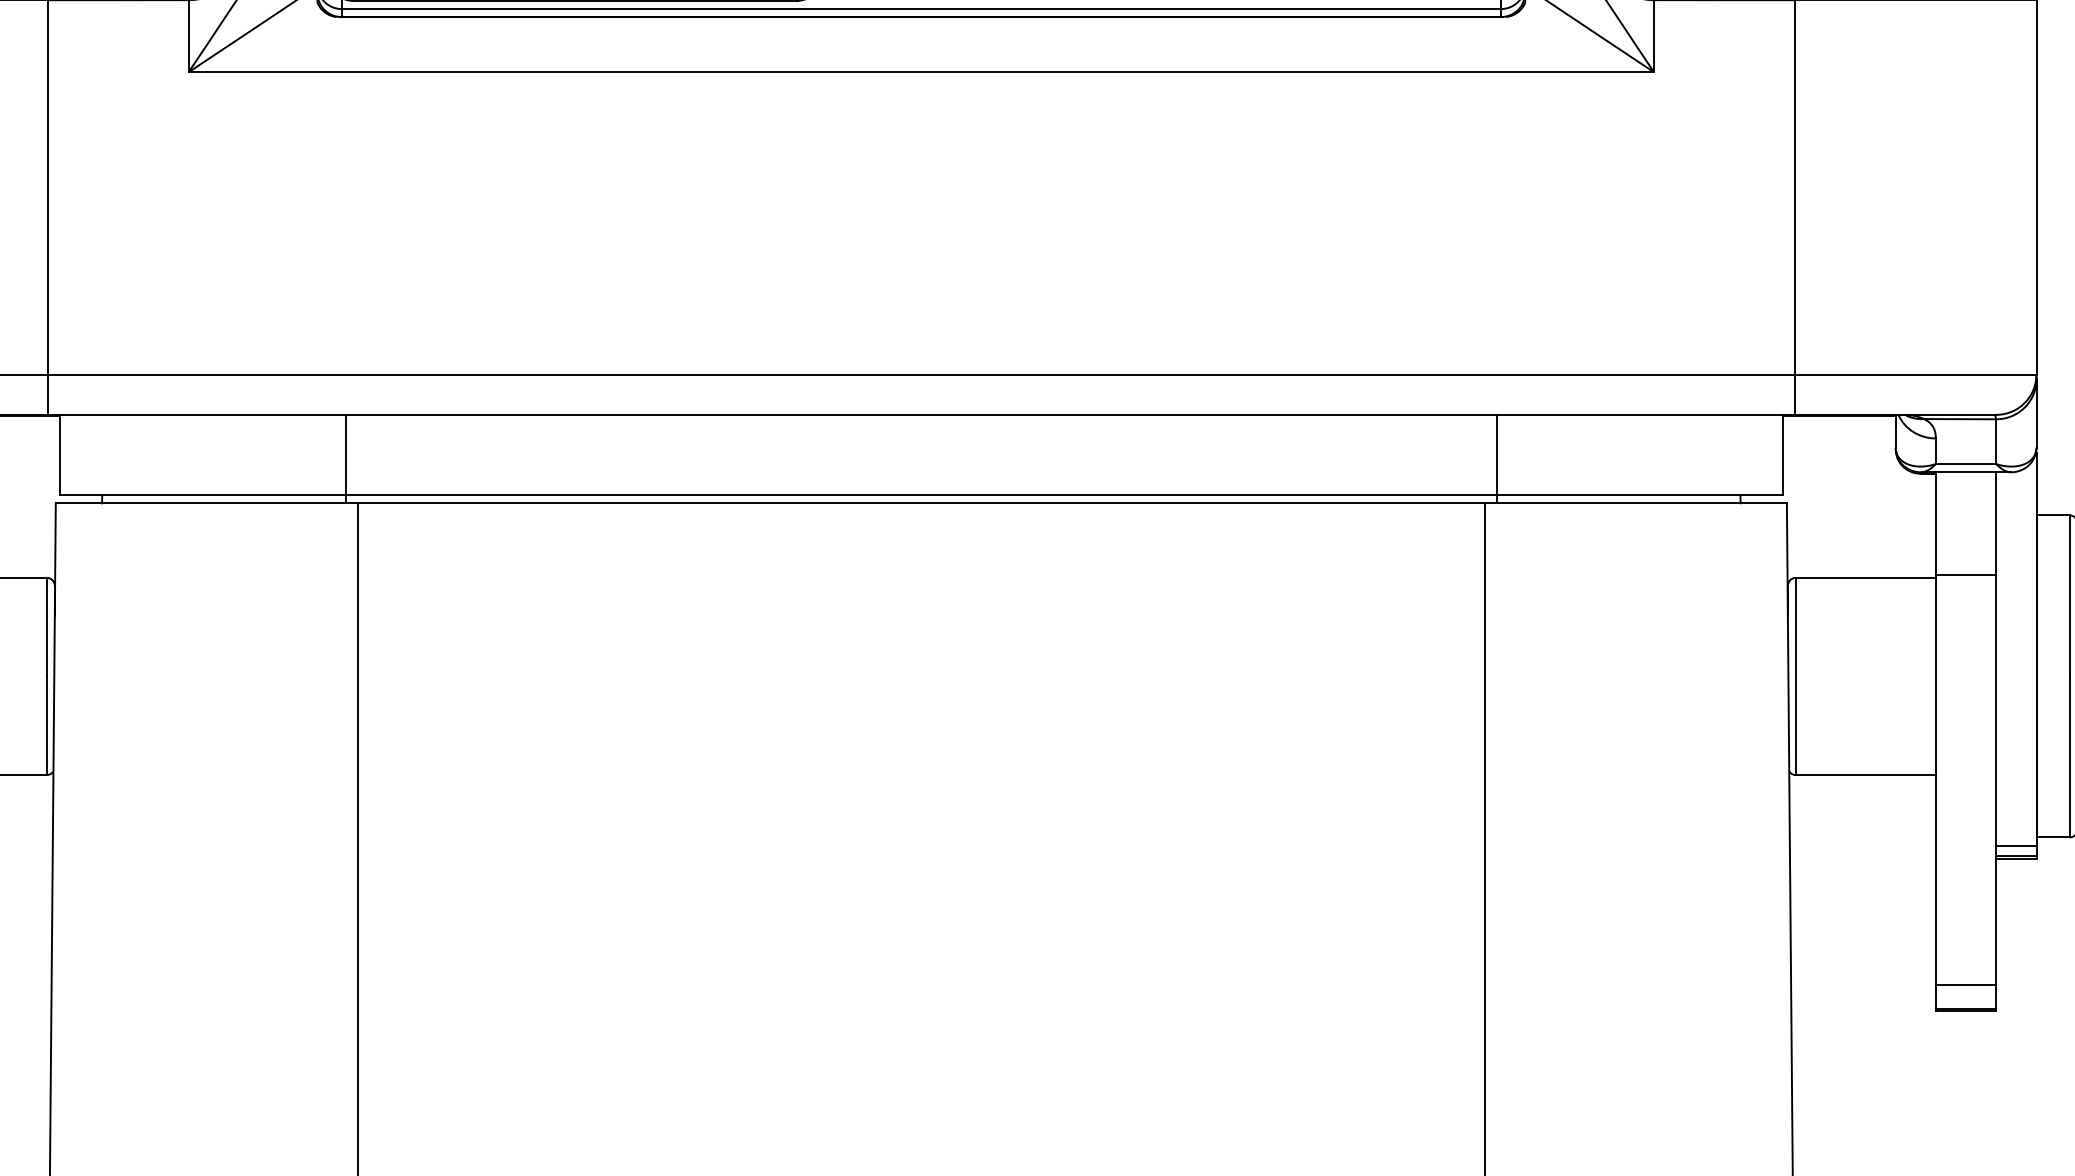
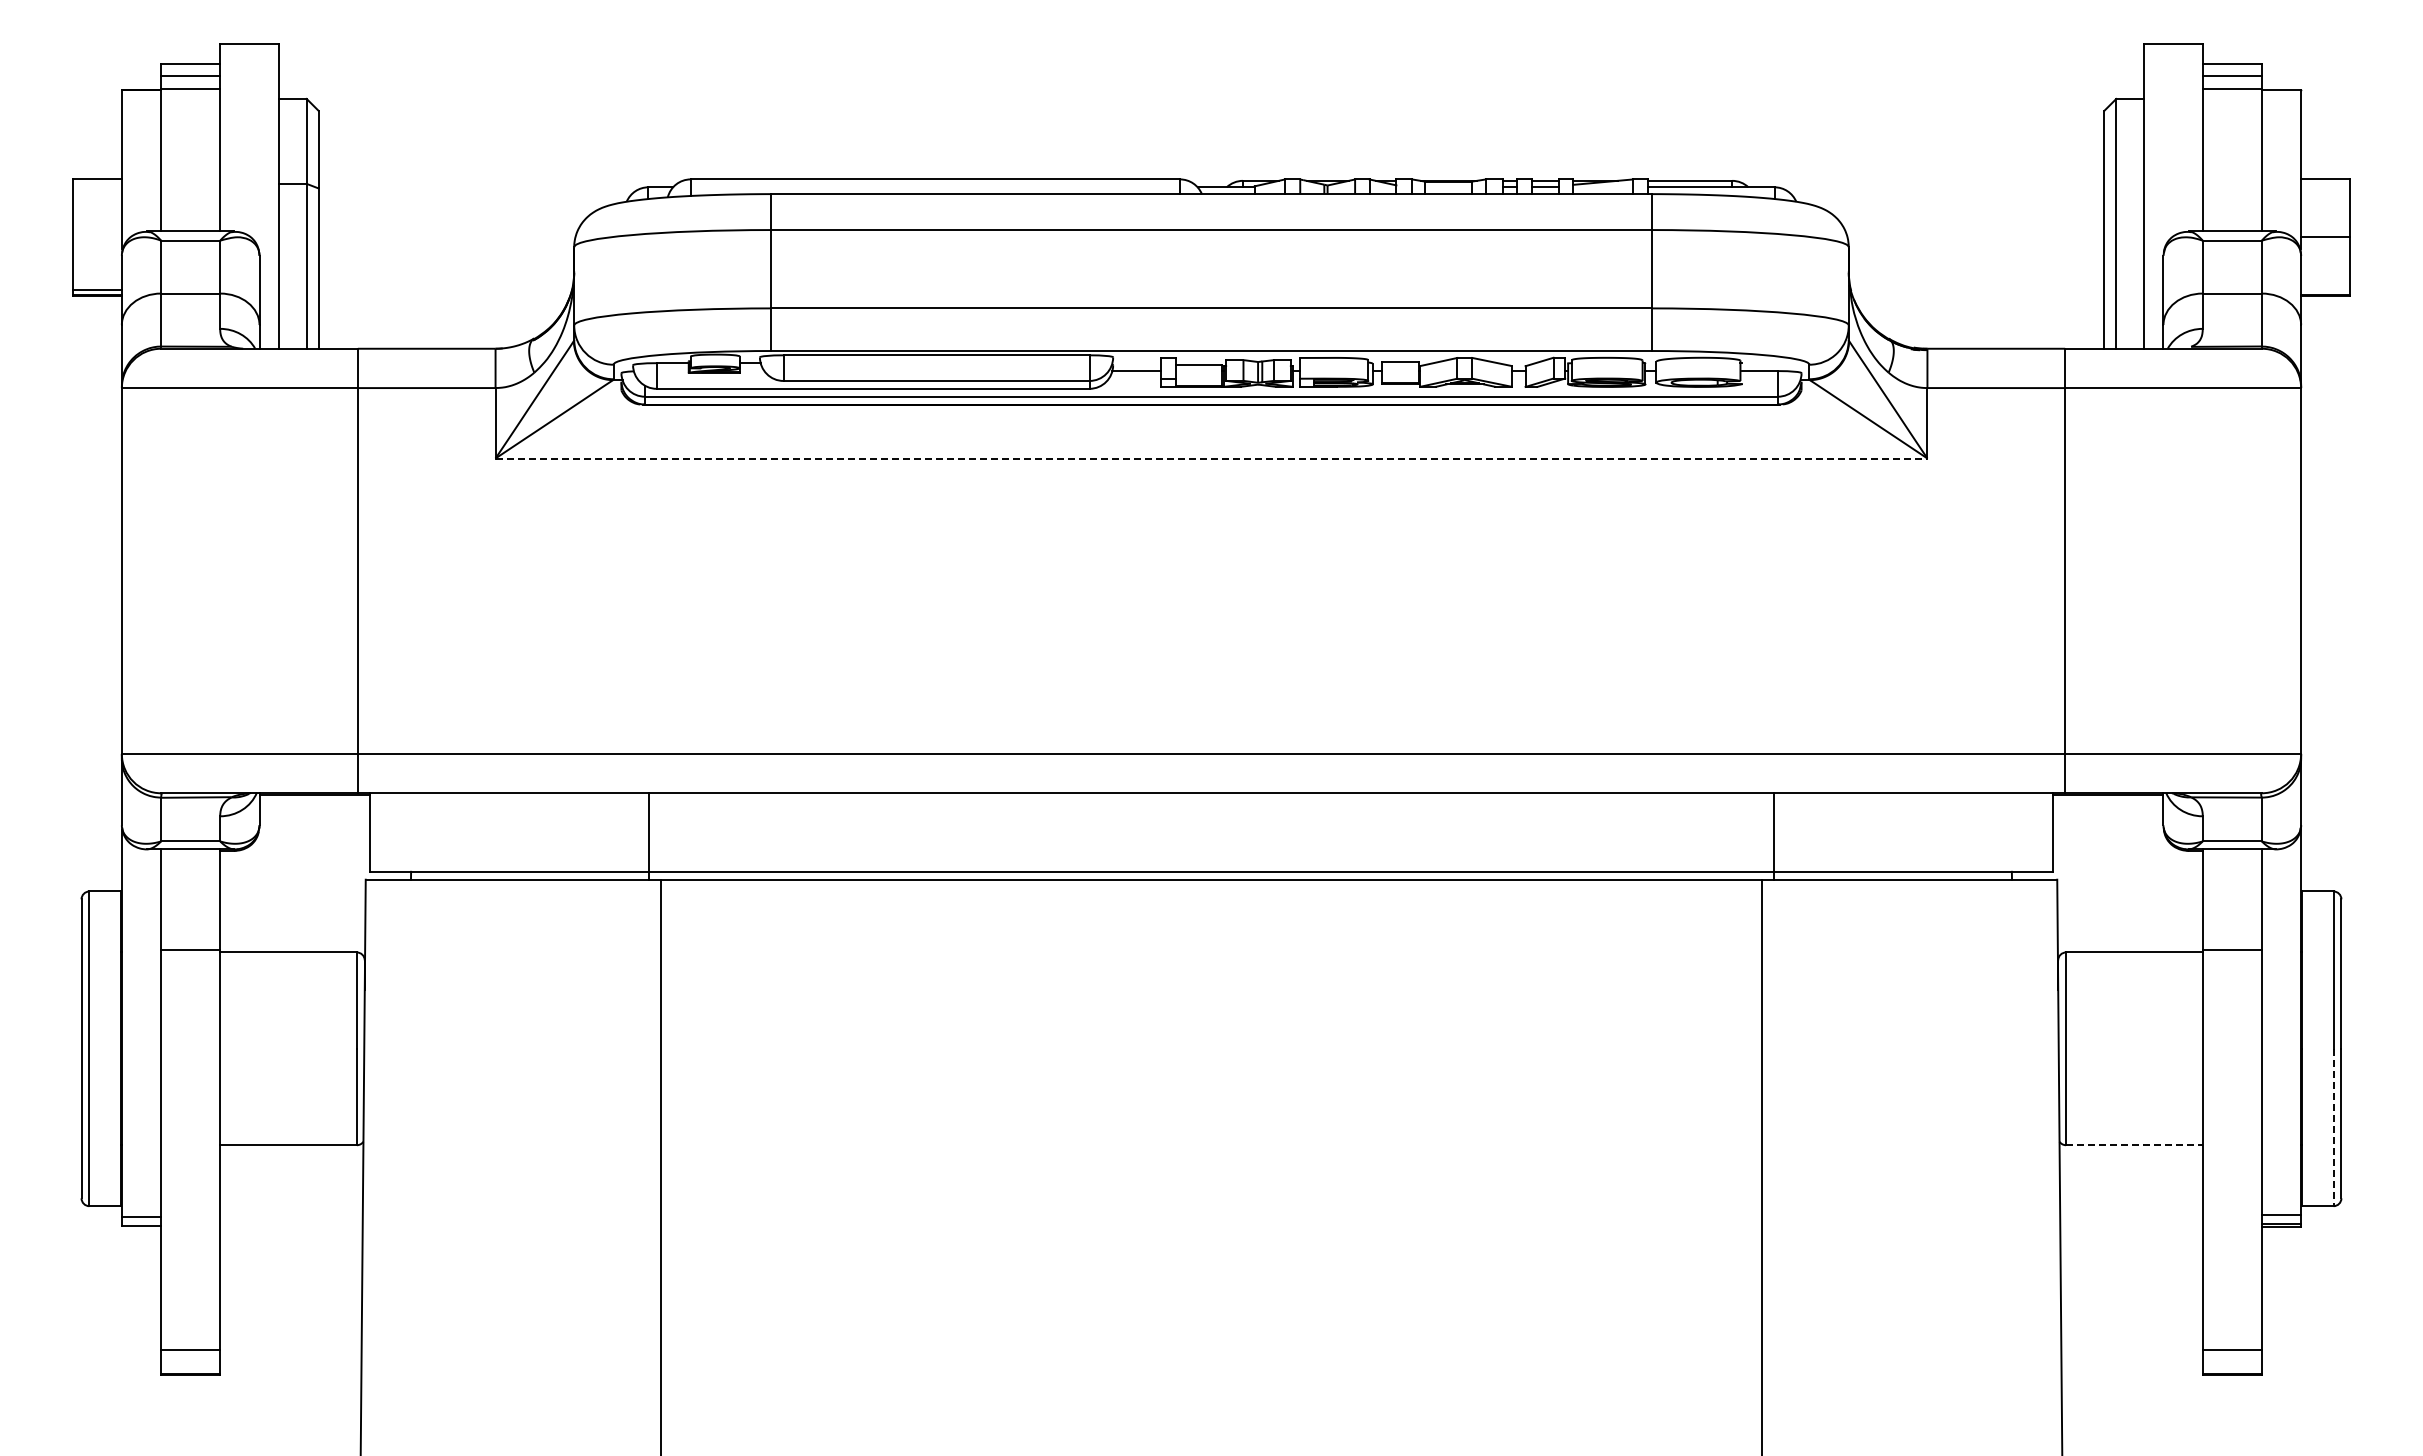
line: (921, 72) -> (1211, 458), solid -> dashed
line: (2069, 756) -> (2333, 1127), solid -> dashed
line: (1865, 775) -> (2134, 1145), solid -> dashed

